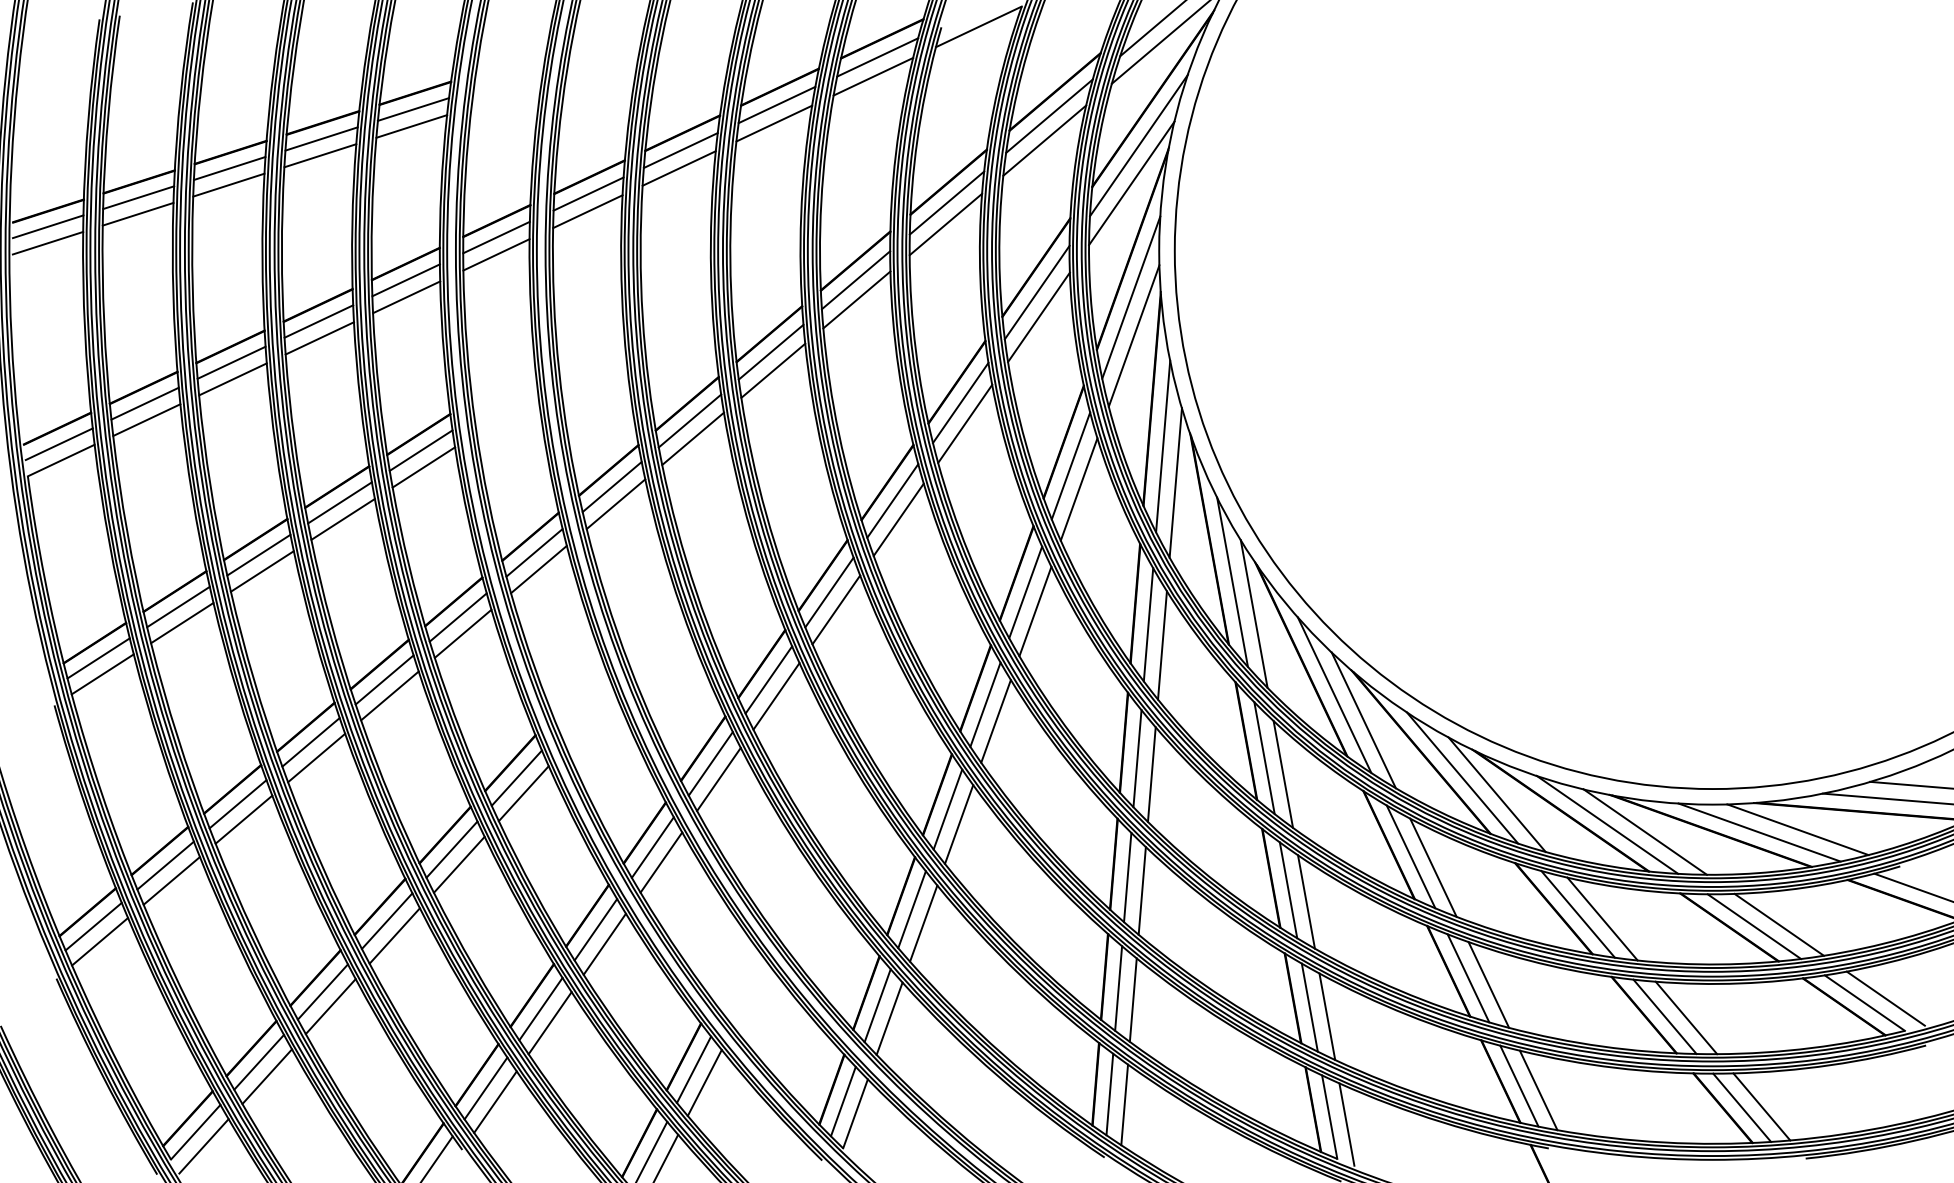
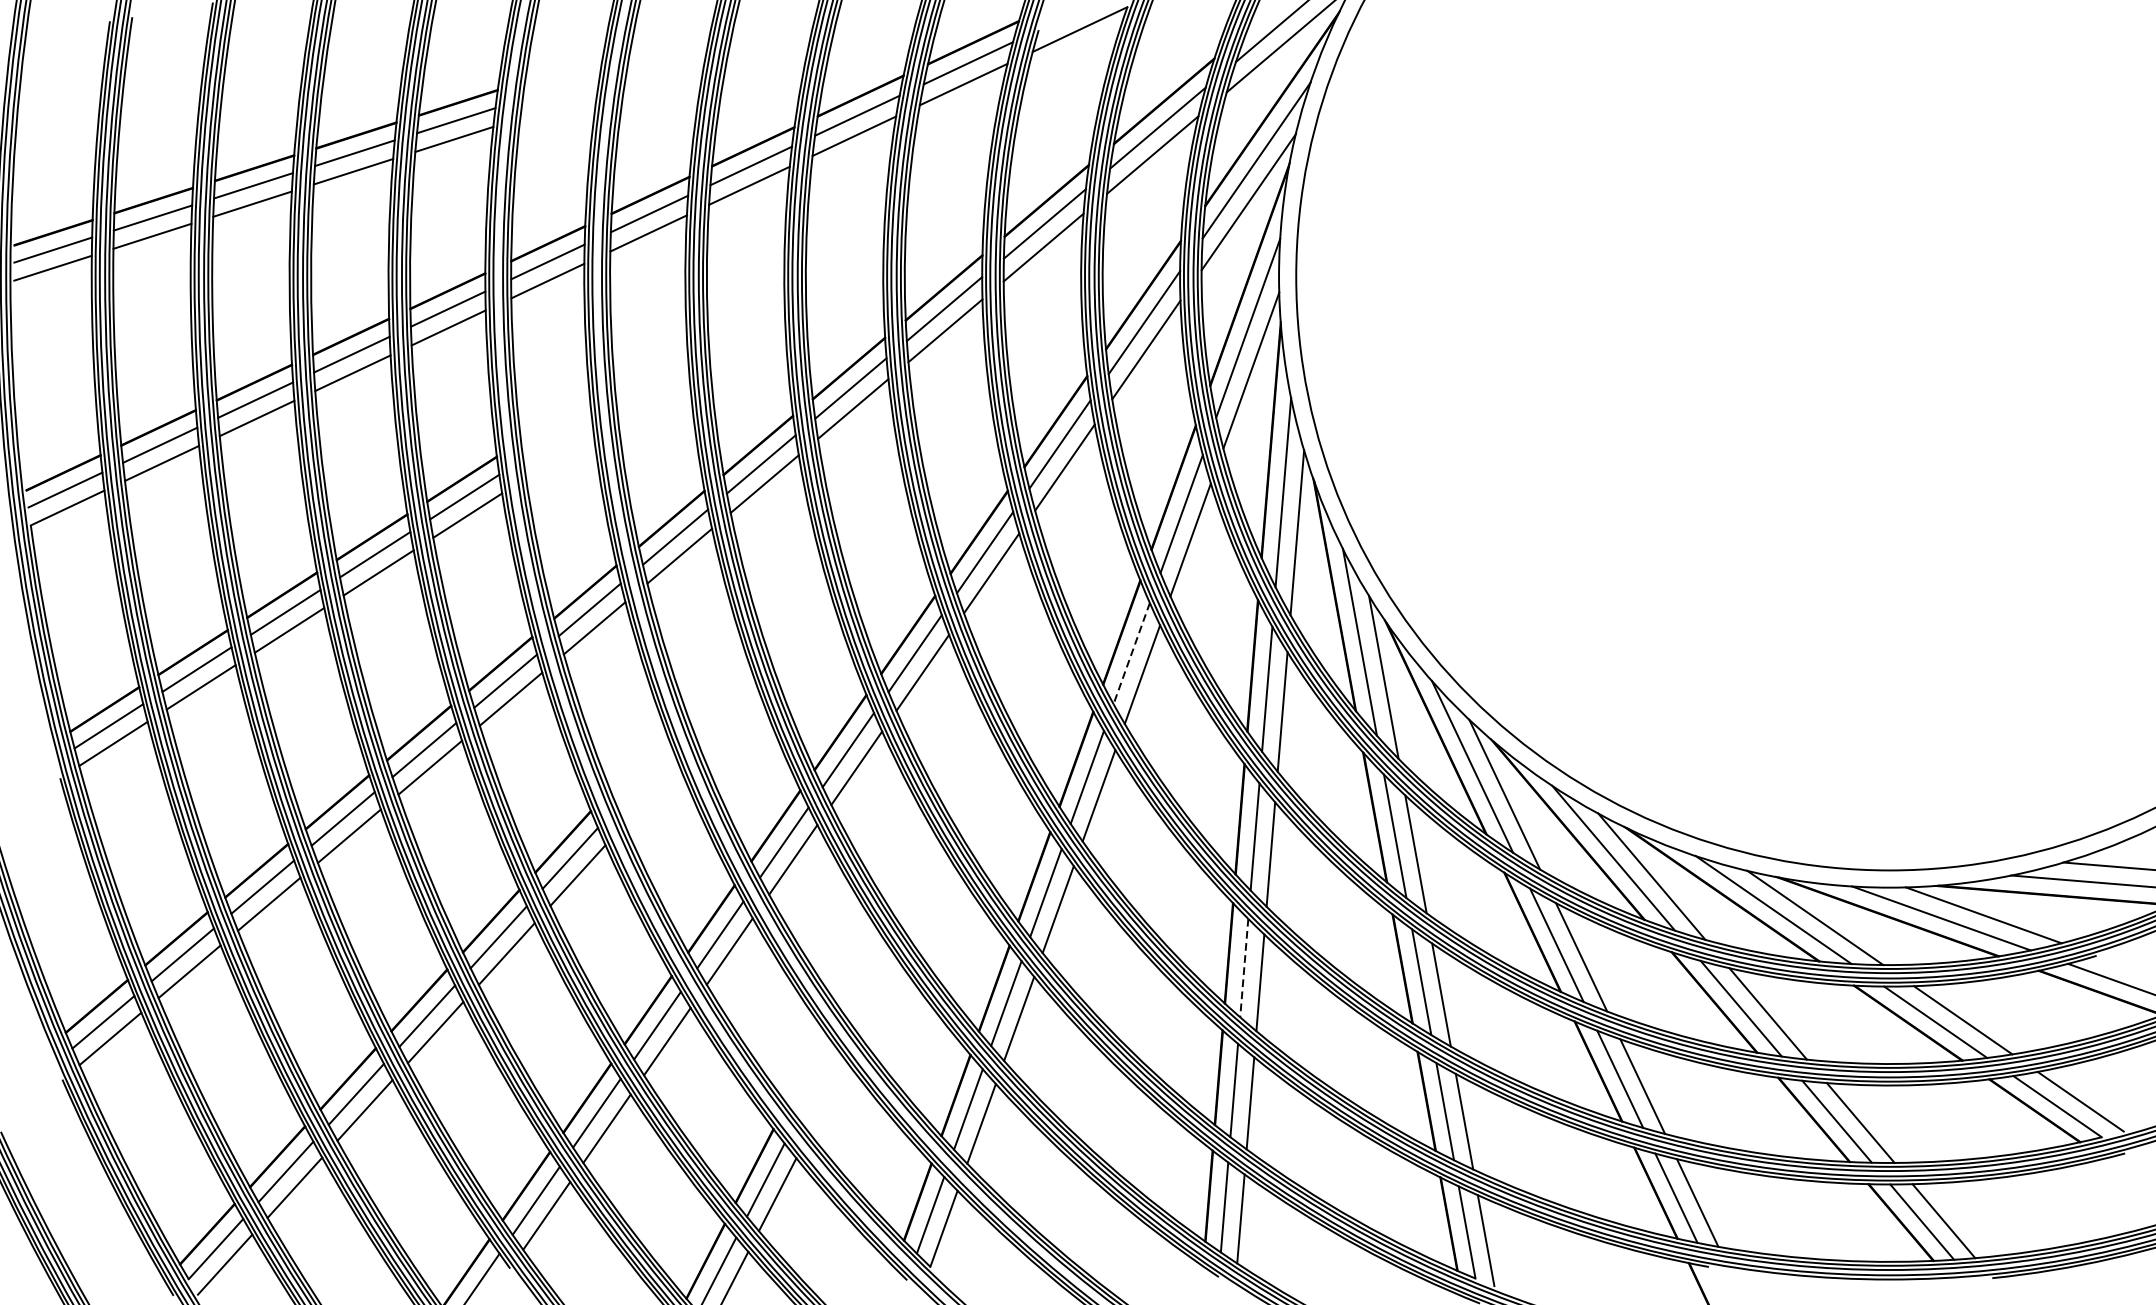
line: (1025, 592) -> (1131, 653), solid -> dashed
line: (1127, 877) -> (1244, 968), solid -> dashed

